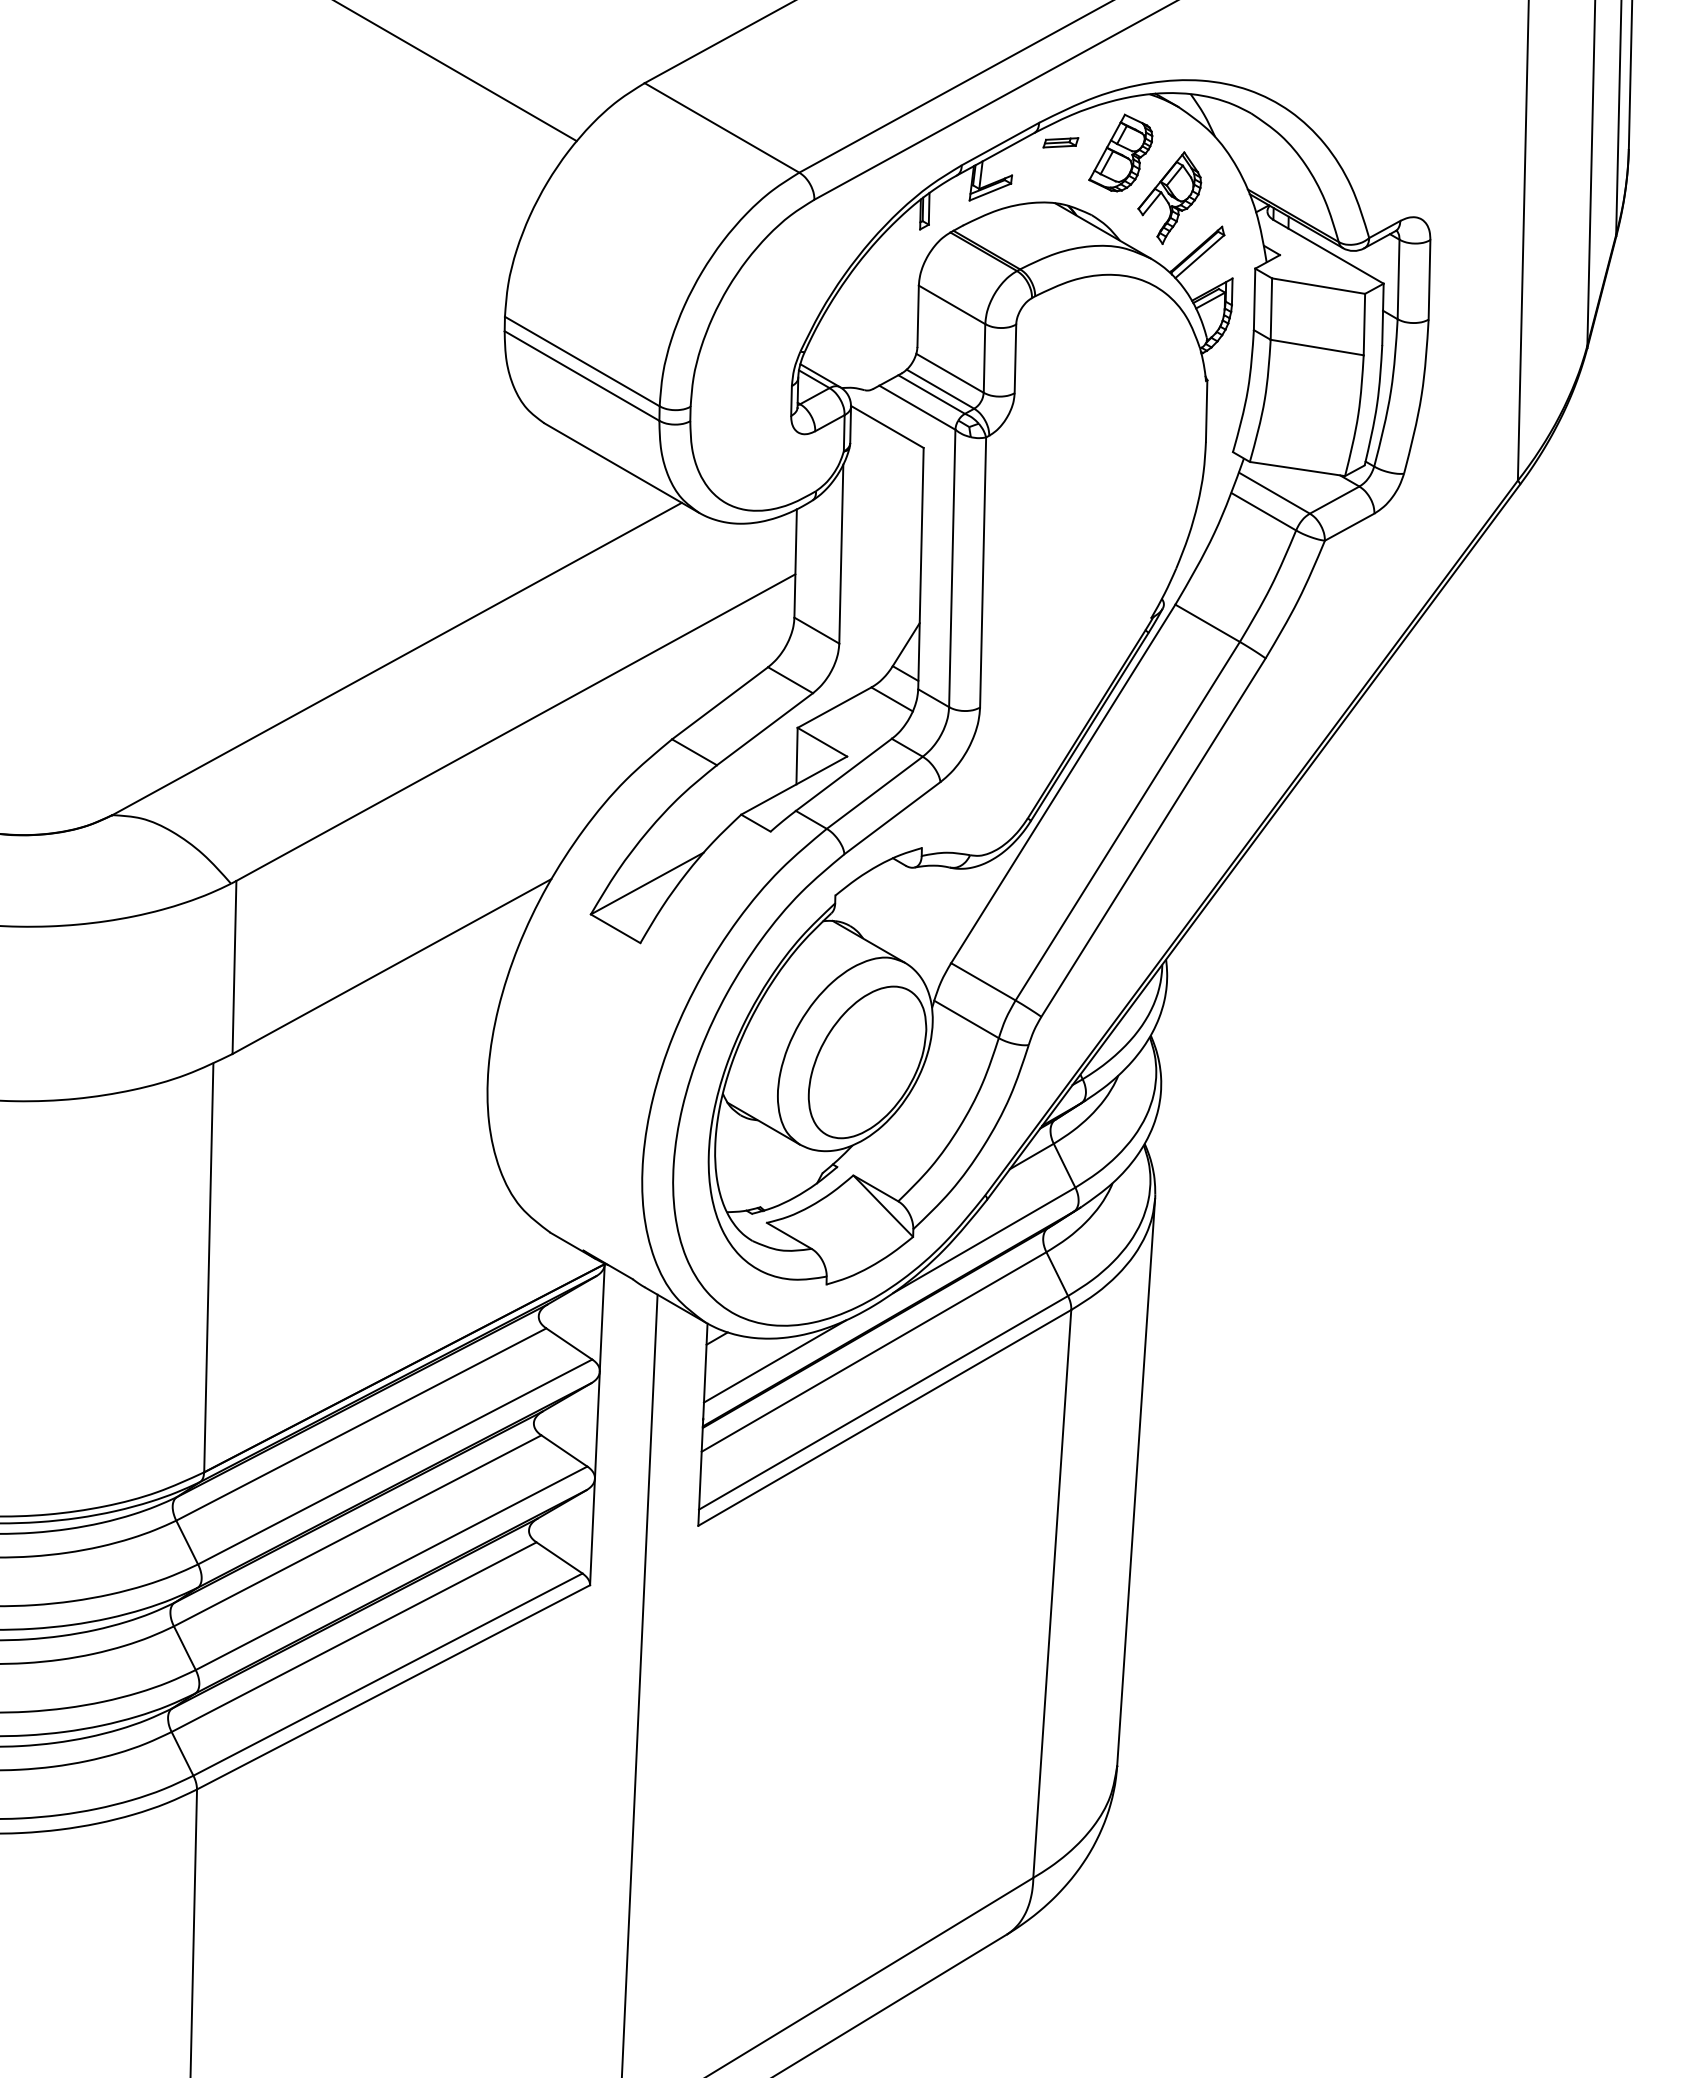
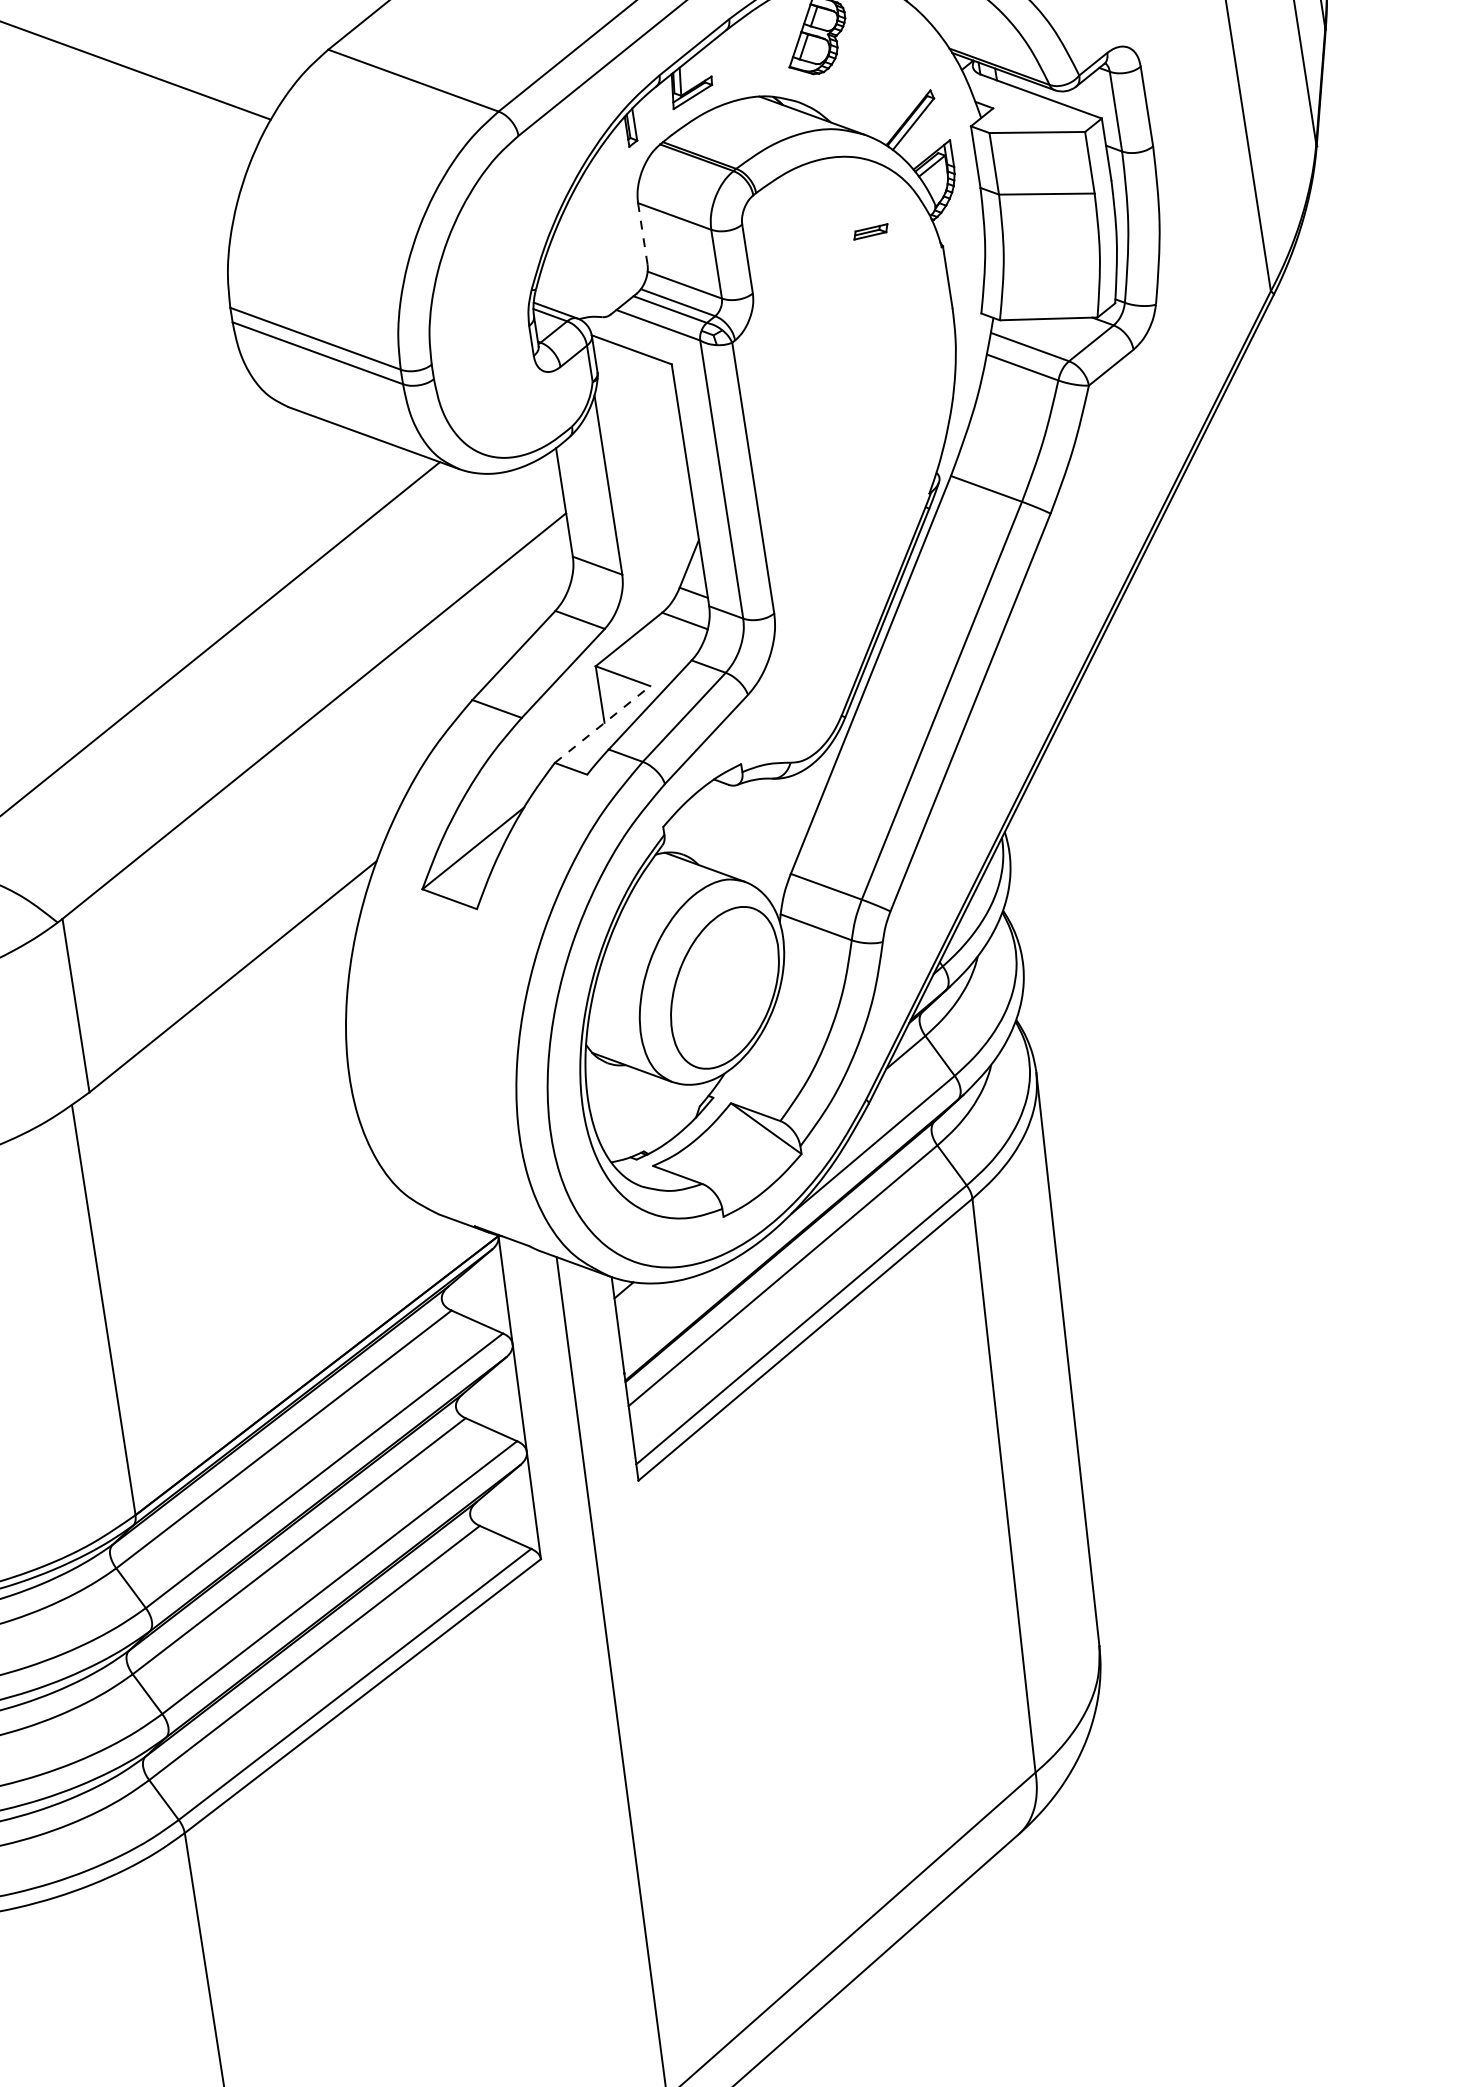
part: (1060, 142) -> (870, 231), moved
part: (1169, 197) -> (872, 70), removed
line: (918, 316) -> (643, 234), solid -> dashed
line: (794, 785) -> (602, 724), solid -> dashed
line: (774, 1361) -> (685, 1303), removed

